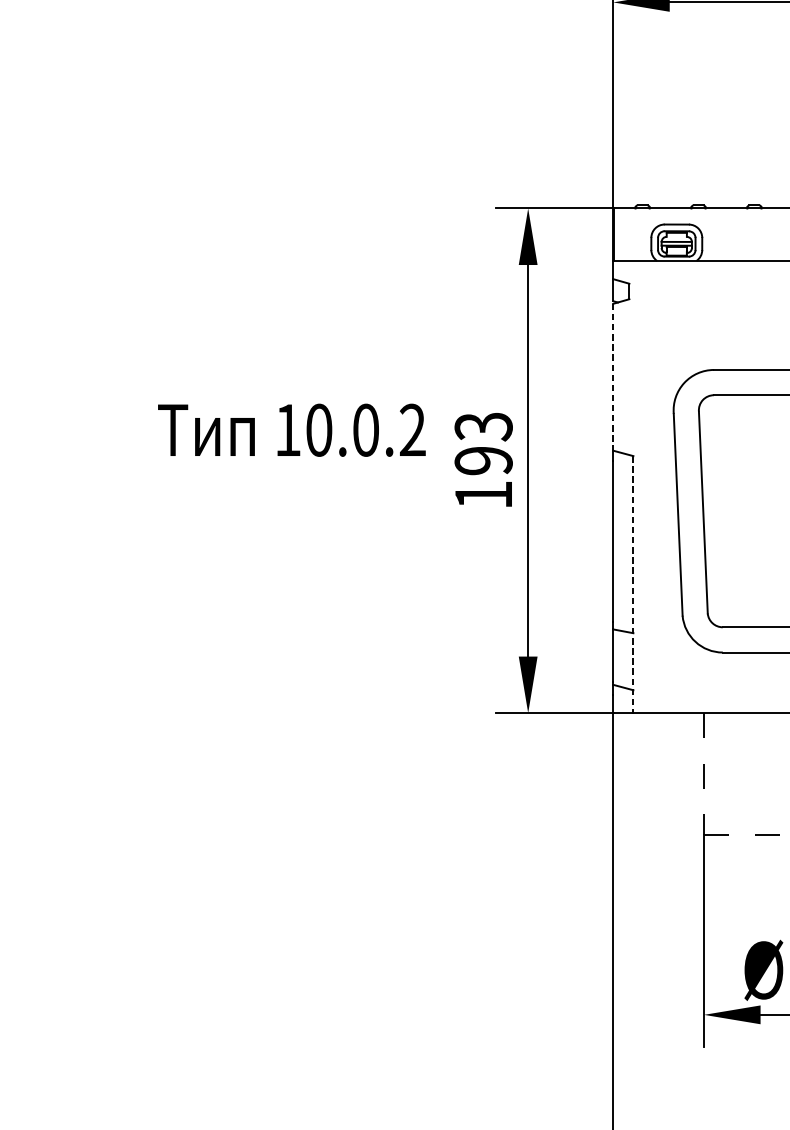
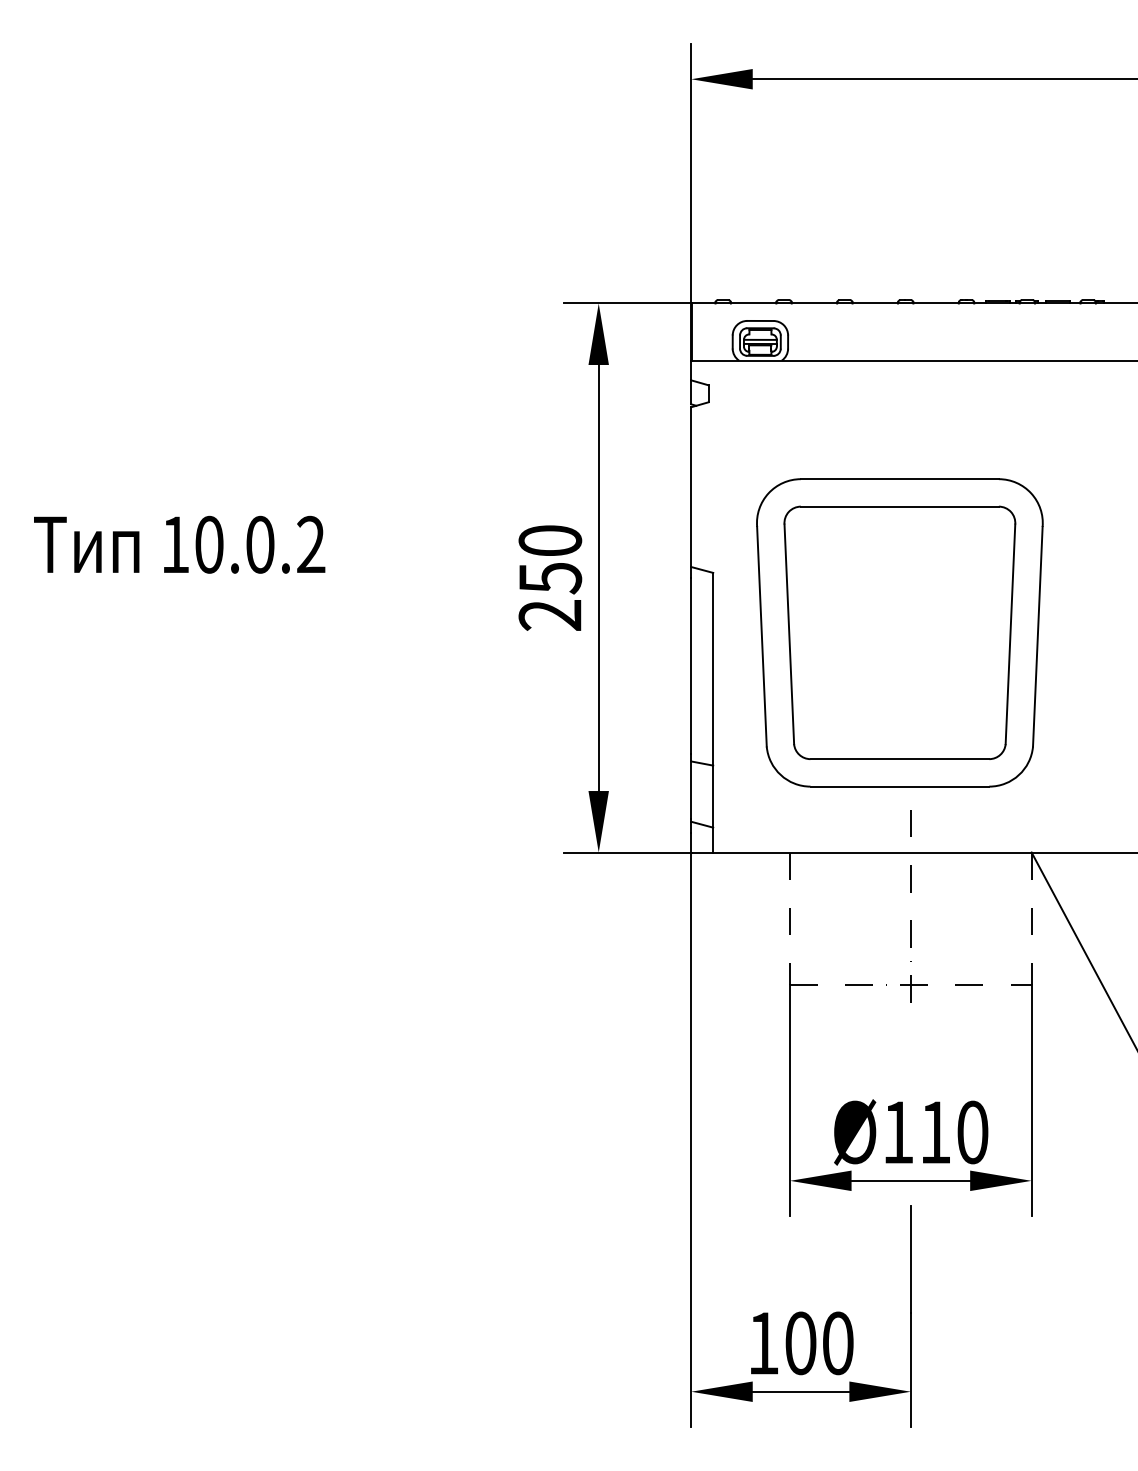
line: (613, 377) -> (691, 487), dashed -> solid
text: (291, 430) -> (179, 544), moved
text: (483, 460) -> (550, 577), 193 -> 250
line: (633, 584) -> (713, 712), dashed -> solid

